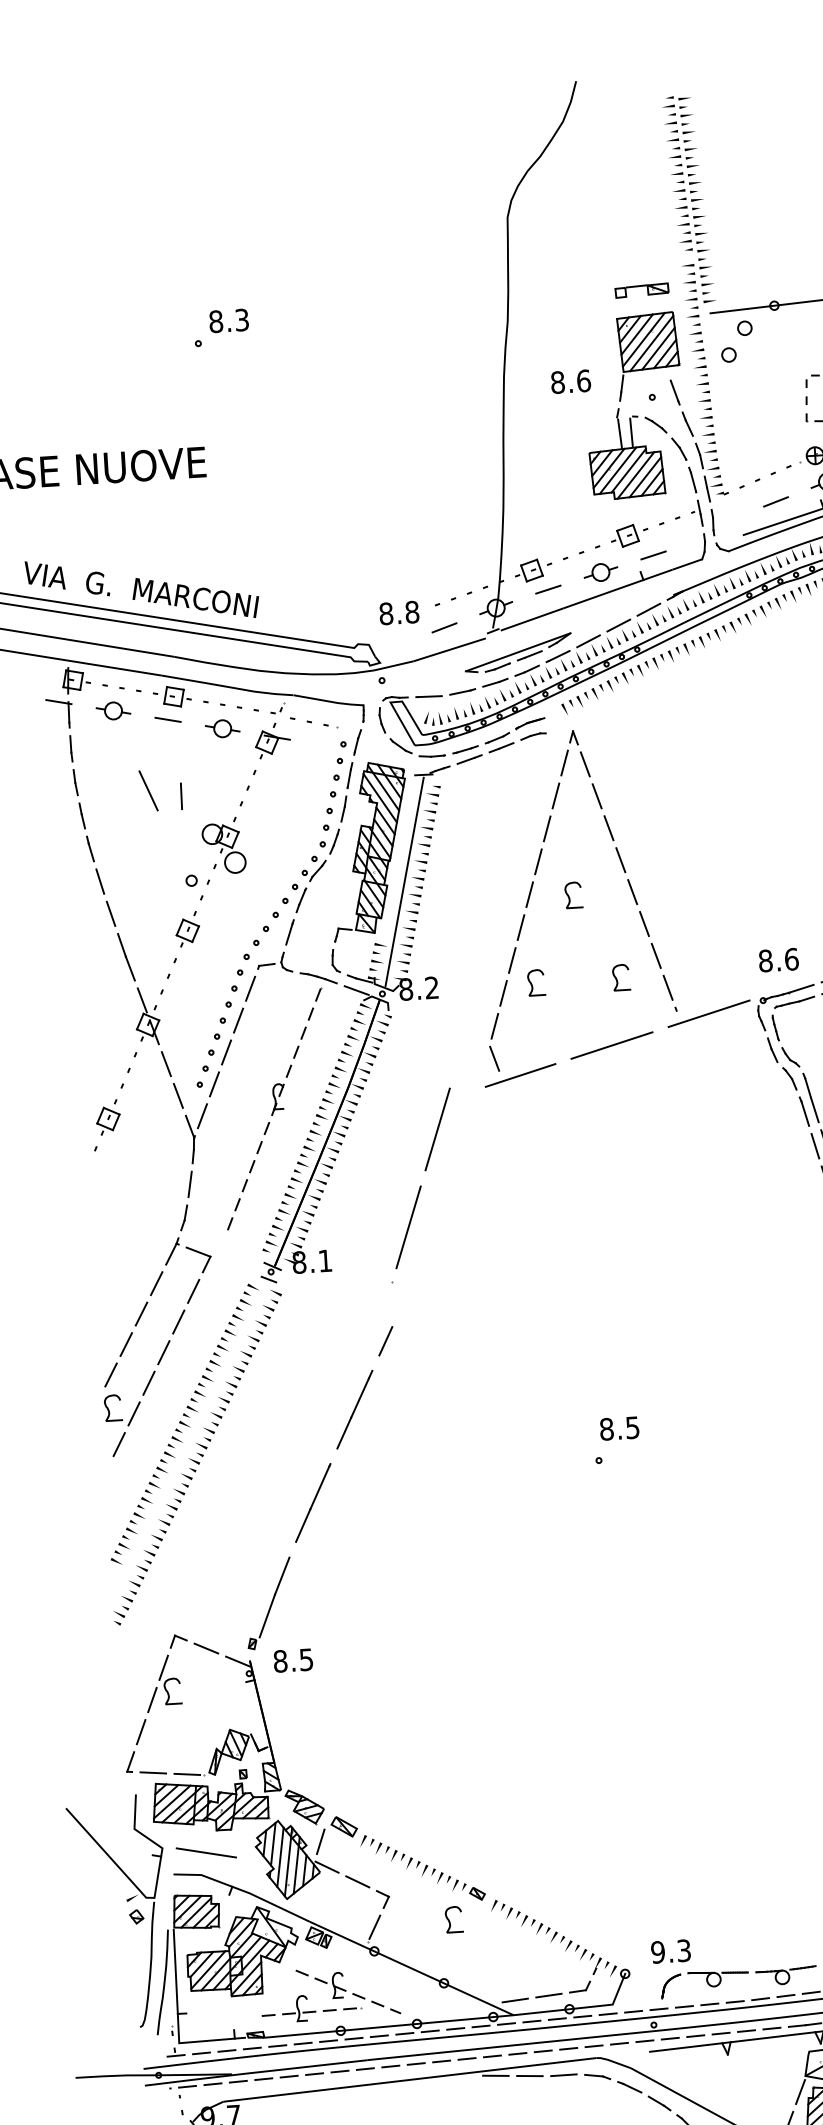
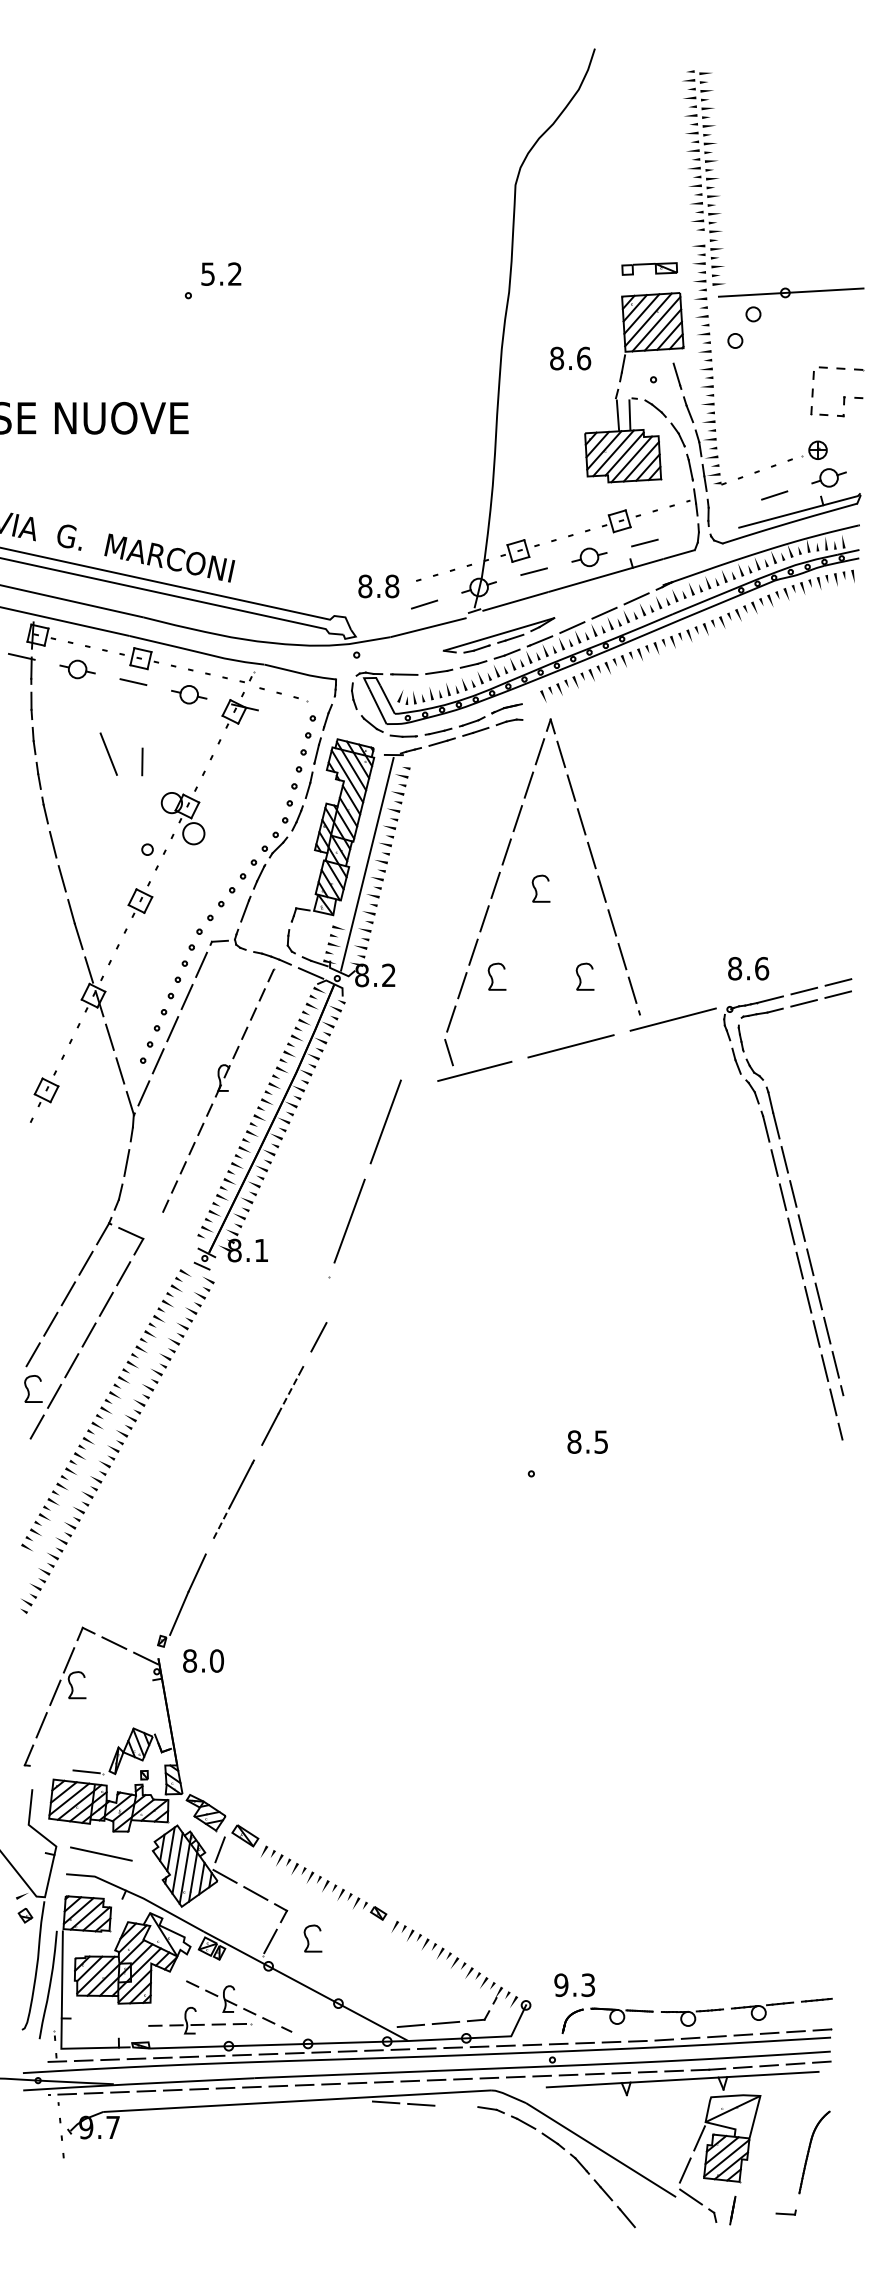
text: (228, 320) -> (221, 273), 8.3 -> 5.2
line: (359, 1397) -> (288, 1393), solid -> dashed
text: (619, 1427) -> (587, 1441), moved
line: (303, 1524) -> (222, 1521), solid -> dashed
text: (306, 1659) -> (216, 1660), 8.5 -> 8.0
line: (153, 1772) -> (51, 1767), removed
part: (453, 1919) -> (312, 1938), moved
line: (564, 2075) -> (456, 2106), removed

